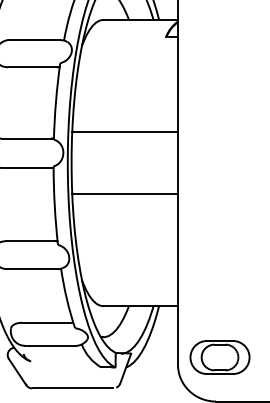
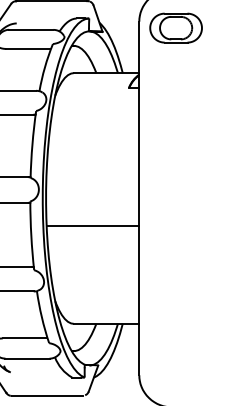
line: (124, 132) -> (92, 171), removed
part: (219, 357) -> (175, 368), removed

